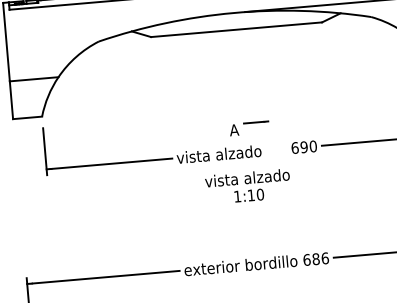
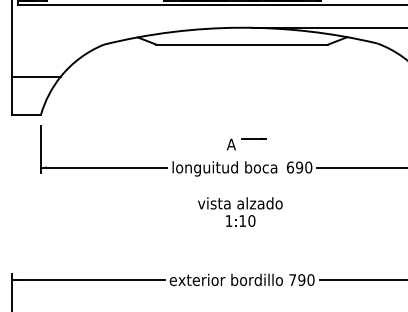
text: (229, 154) -> (224, 168), vista alzado -> longuitud boca
text: (248, 186) -> (240, 211), moved
text: (315, 258) -> (301, 279), 686 -> 790

